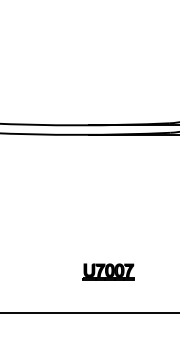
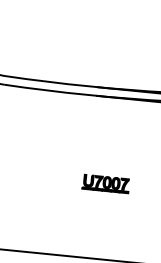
part: (108, 271) -> (105, 183), moved

